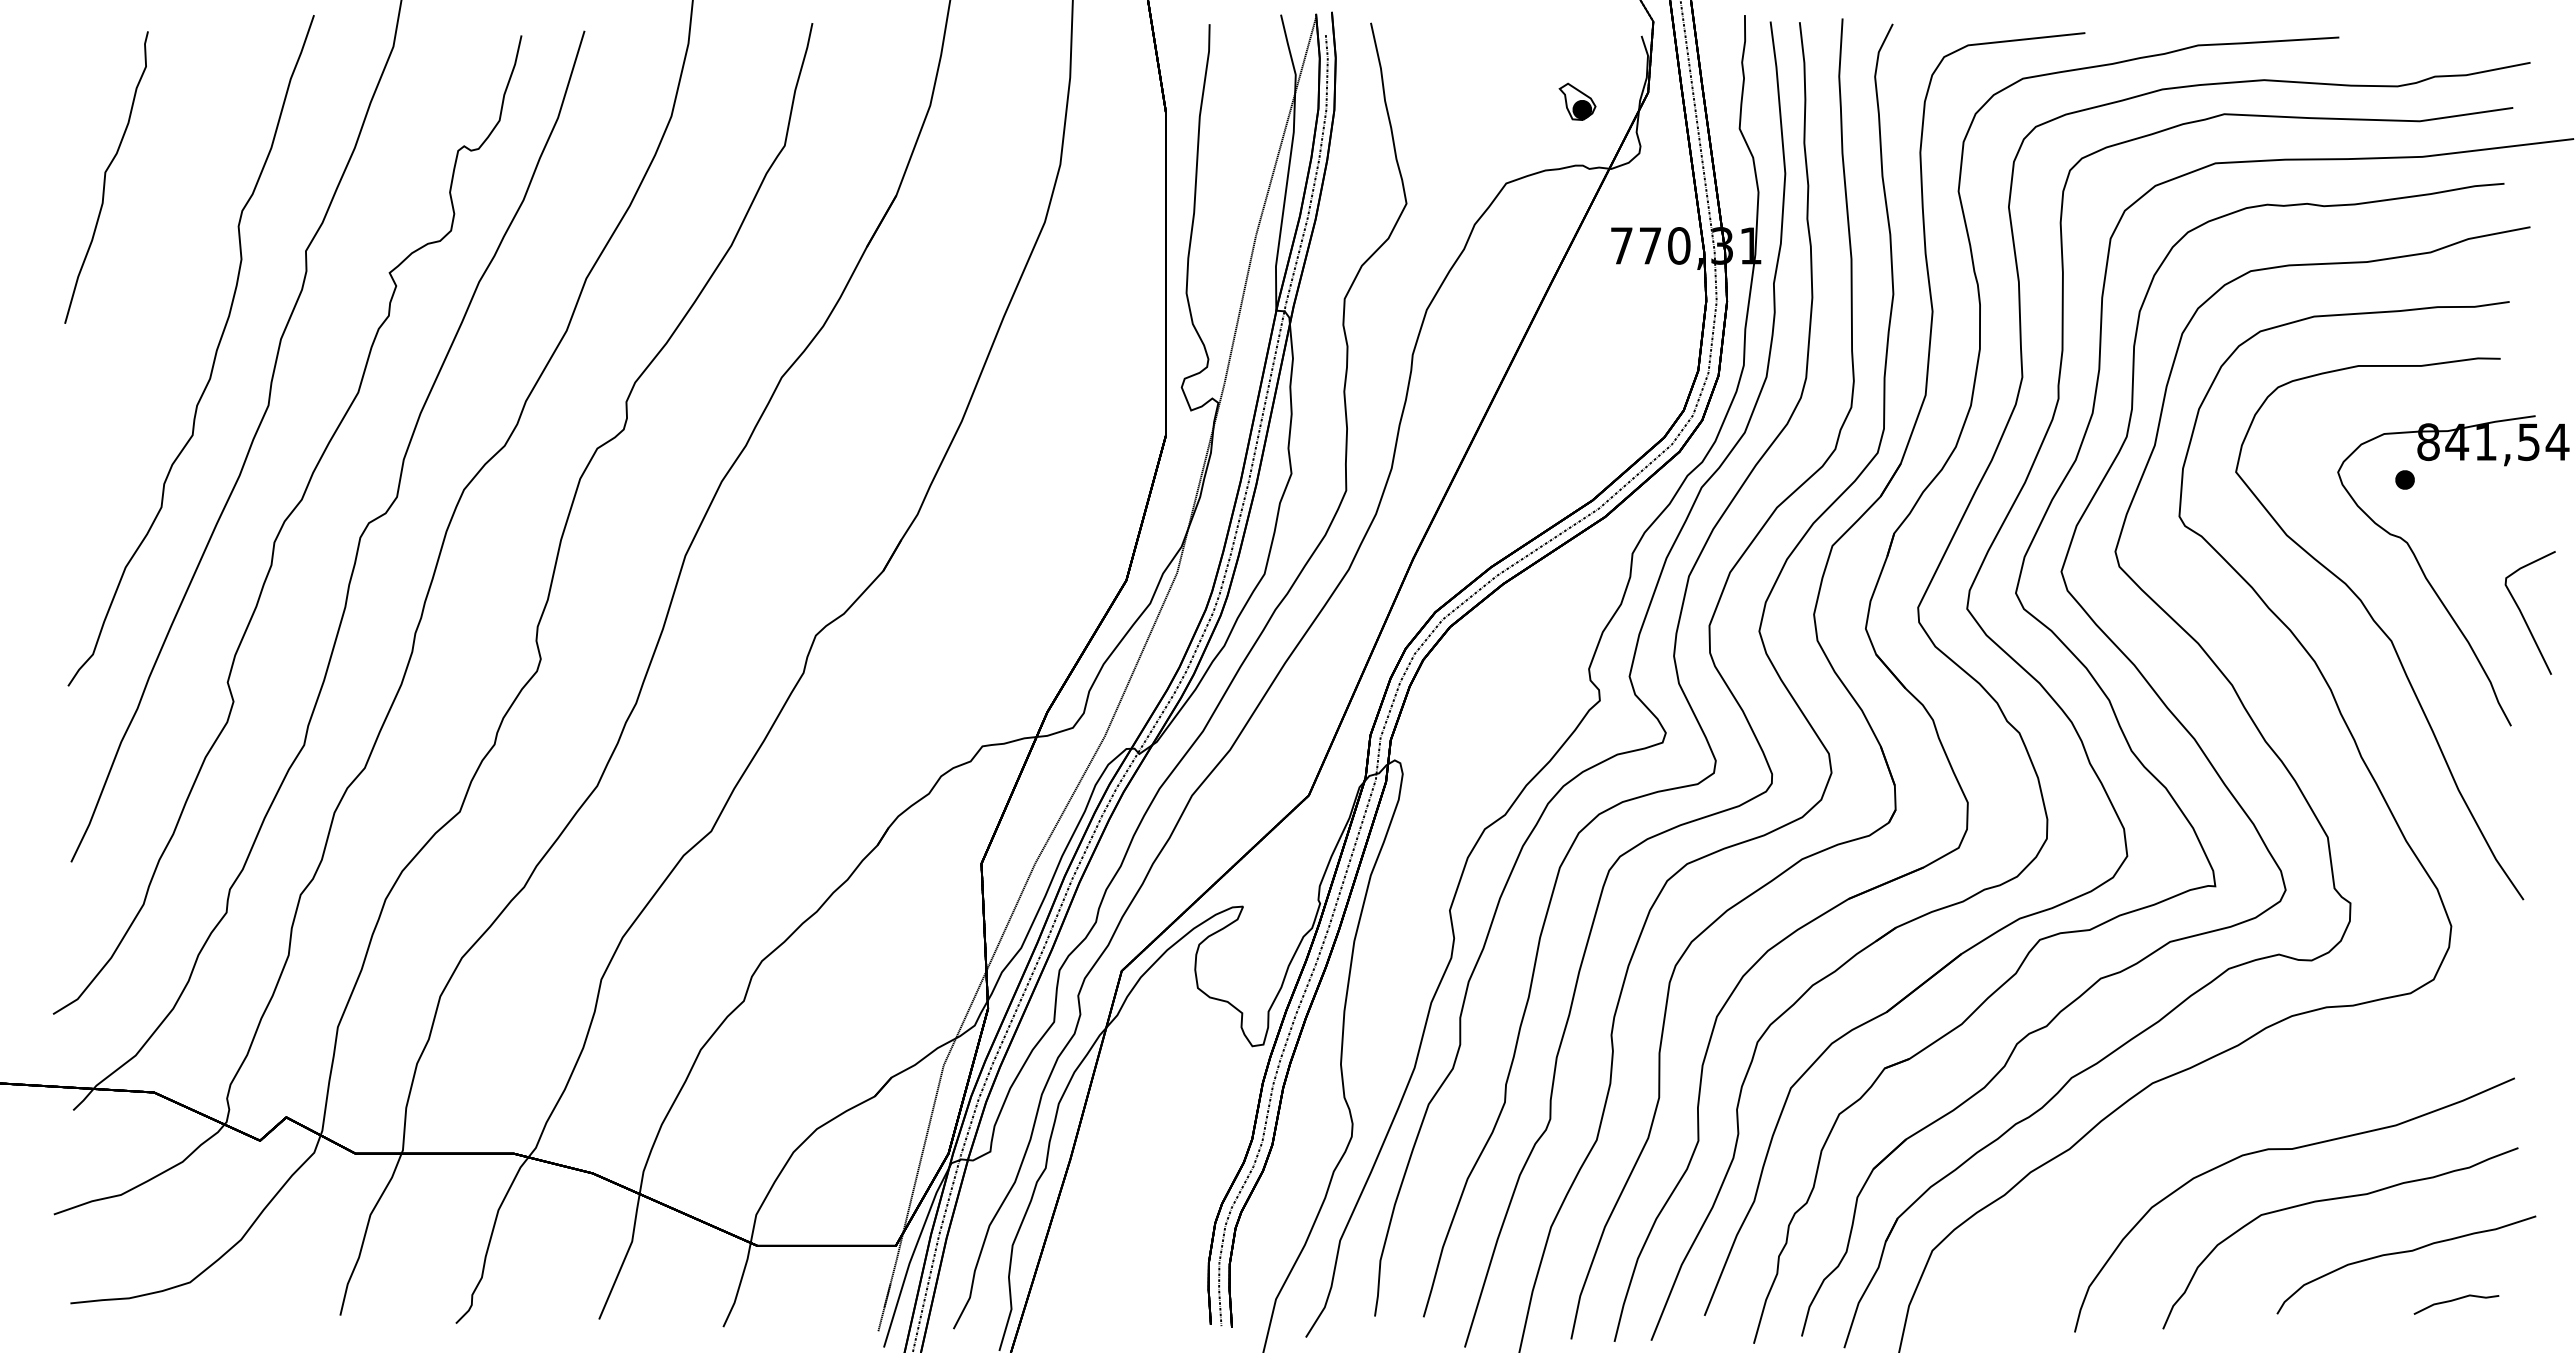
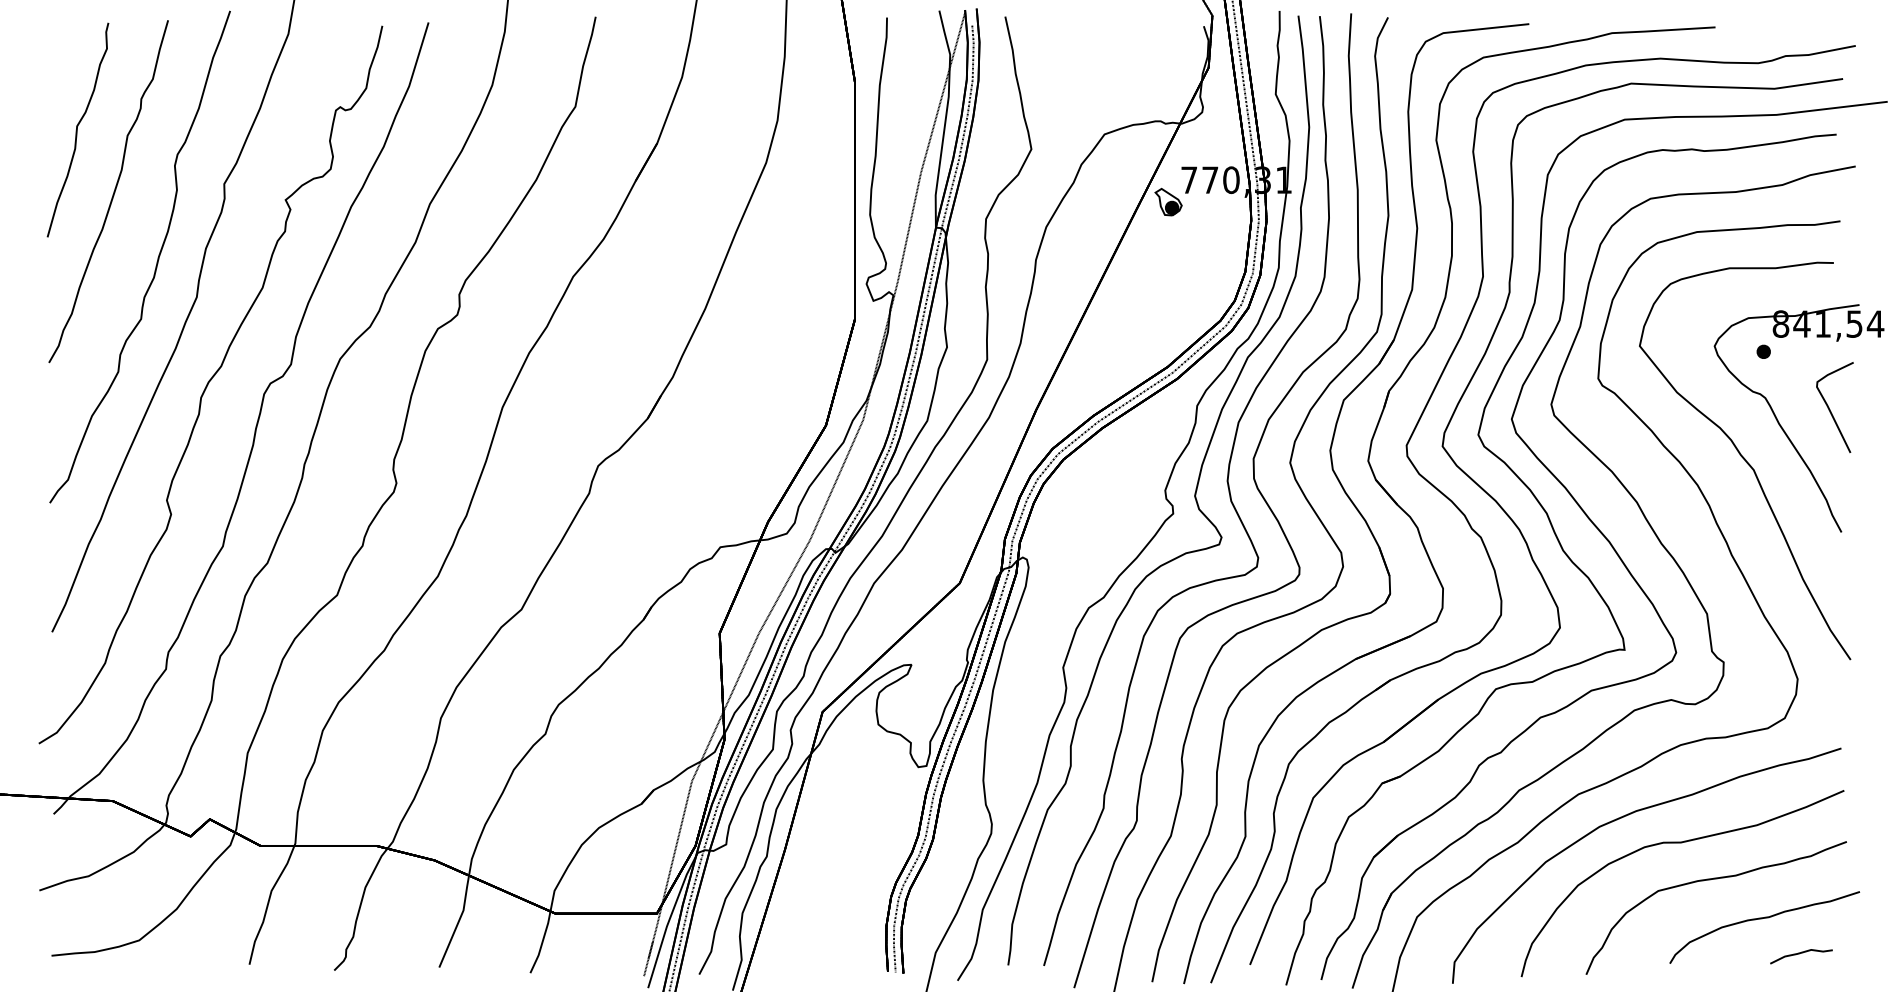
part: (1577, 101) -> (1168, 201), moved
part: (154, 263) -> (113, 193), added
curve: (2523, 615) -> (1830, 409), moved
curve: (2219, 1112) -> (1627, 815), added

